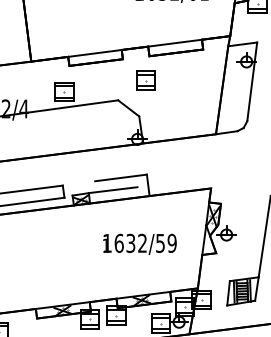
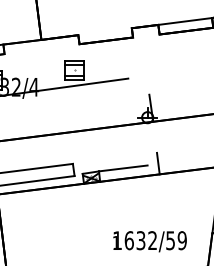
line: (94, 53) -> (104, 31), removed
part: (145, 80) -> (155, 58), removed
line: (128, 108) -> (138, 86), removed
line: (120, 177) -> (130, 155), removed
text: (139, 243) -> (149, 240), moved

